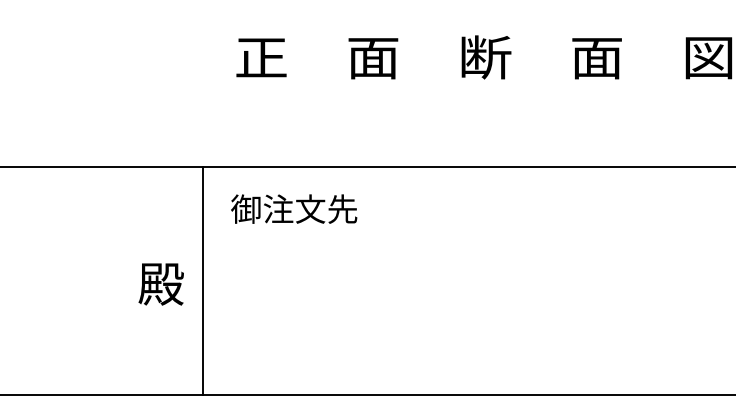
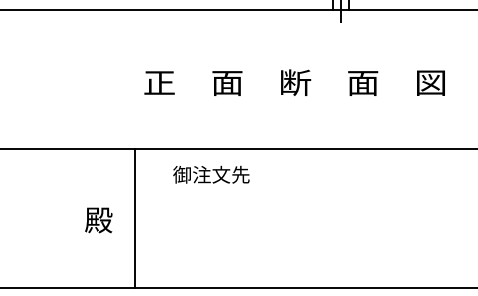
text: (294, 208) -> (211, 174), moved
line: (202, 281) -> (134, 218), moved

